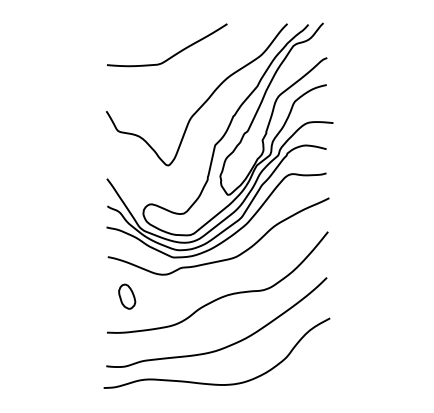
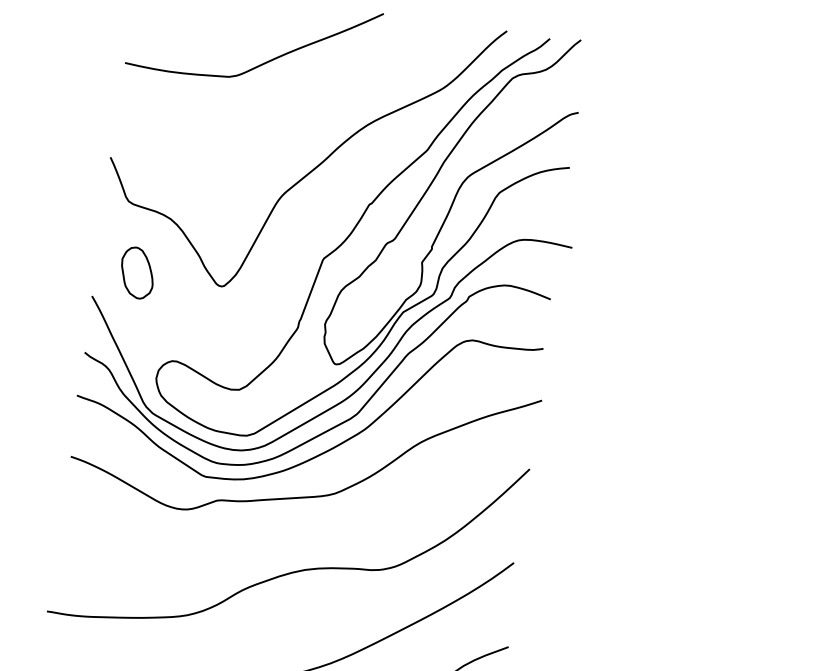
part: (127, 296) -> (138, 272), moved

